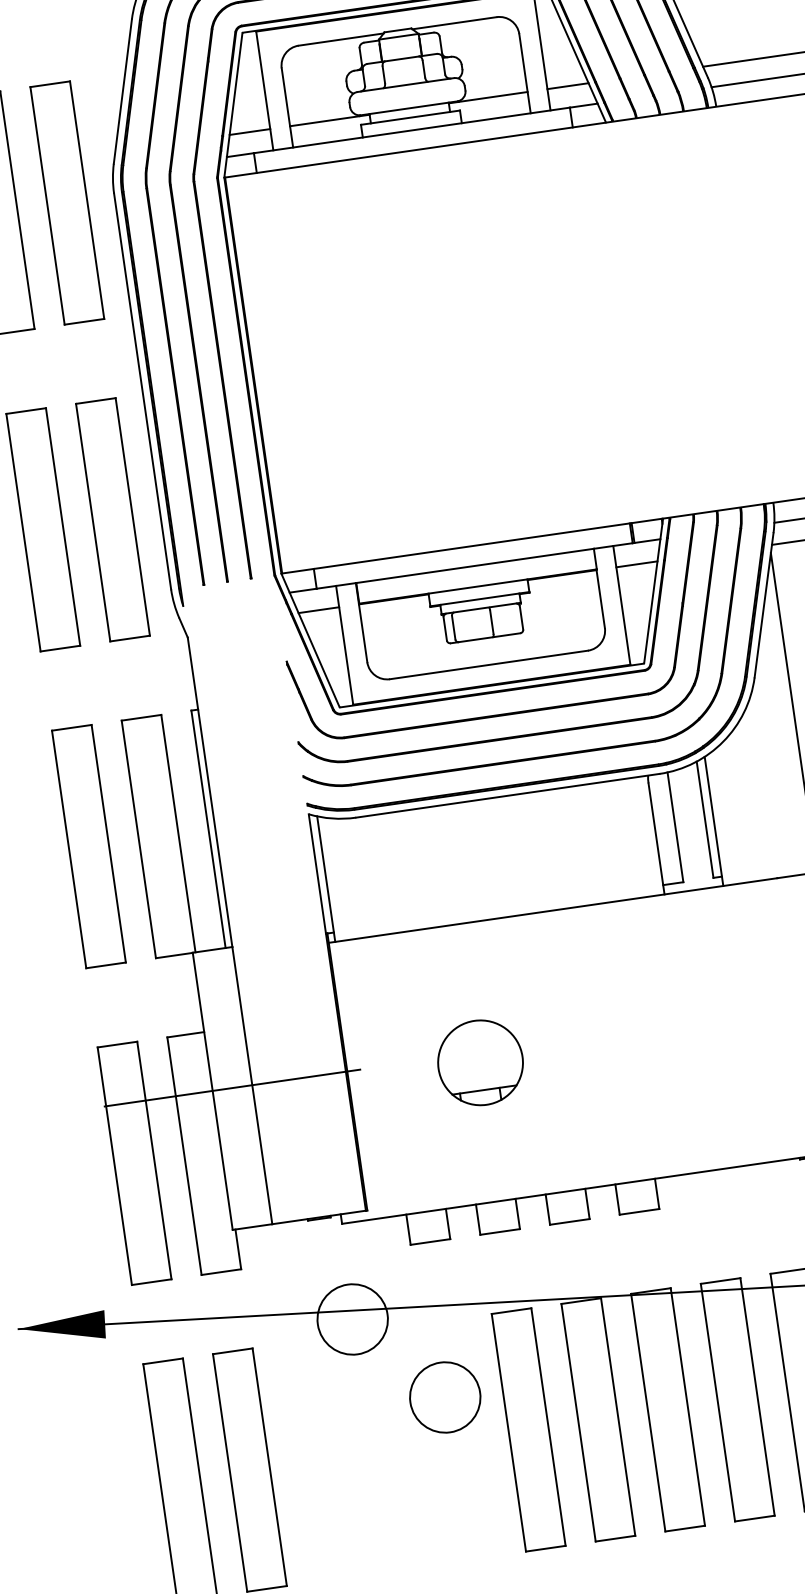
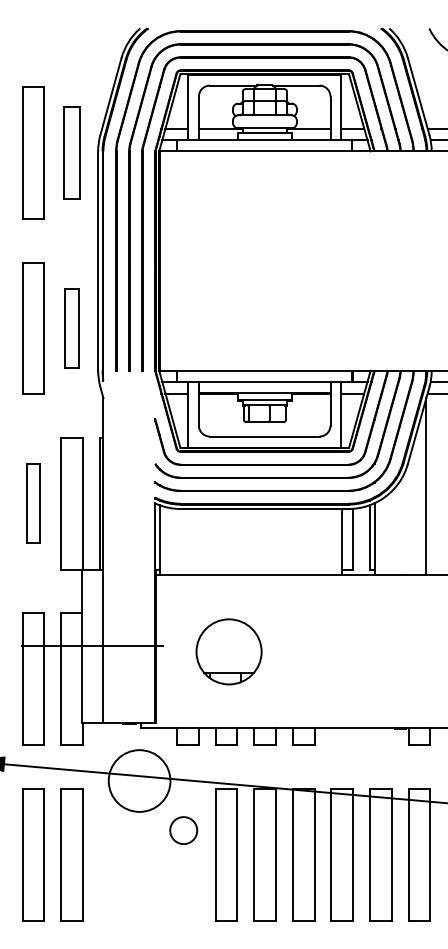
part: (66, 202) -> (71, 152), size x0.7
part: (112, 520) -> (71, 328), size x0.6
part: (88, 846) -> (33, 503), size x0.6
part: (479, 1062) -> (228, 651), size x1.4
circle: (352, 1318) -> (139, 780), size x1.6
circle: (444, 1397) -> (183, 830), size x0.7

